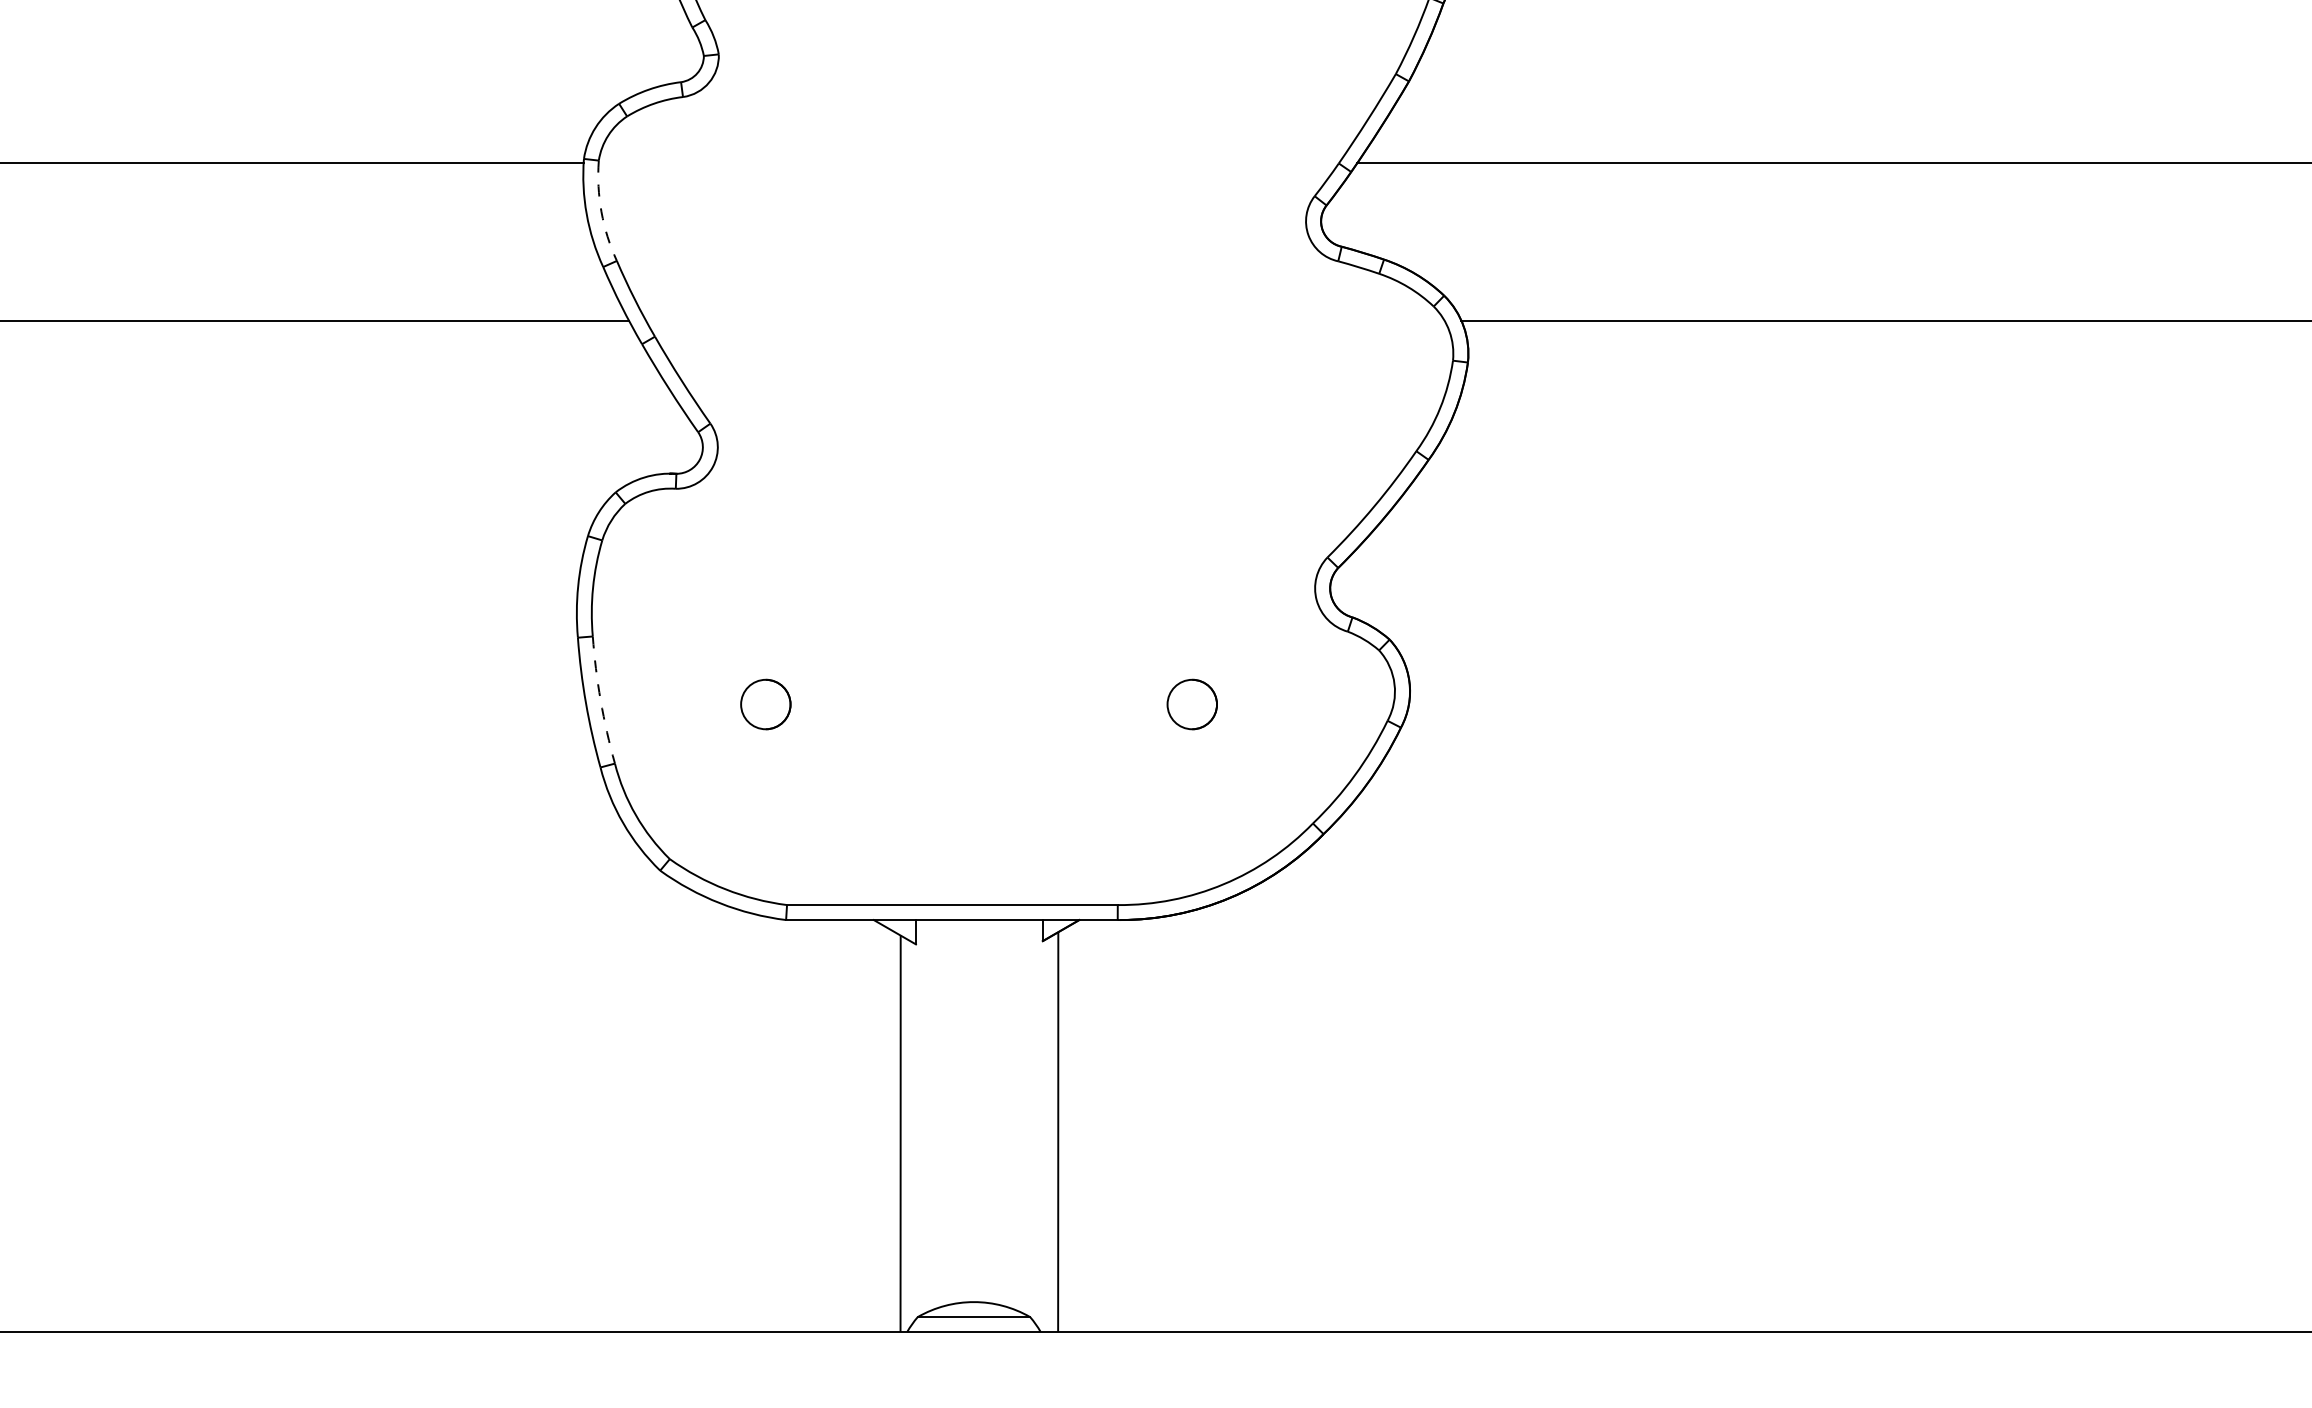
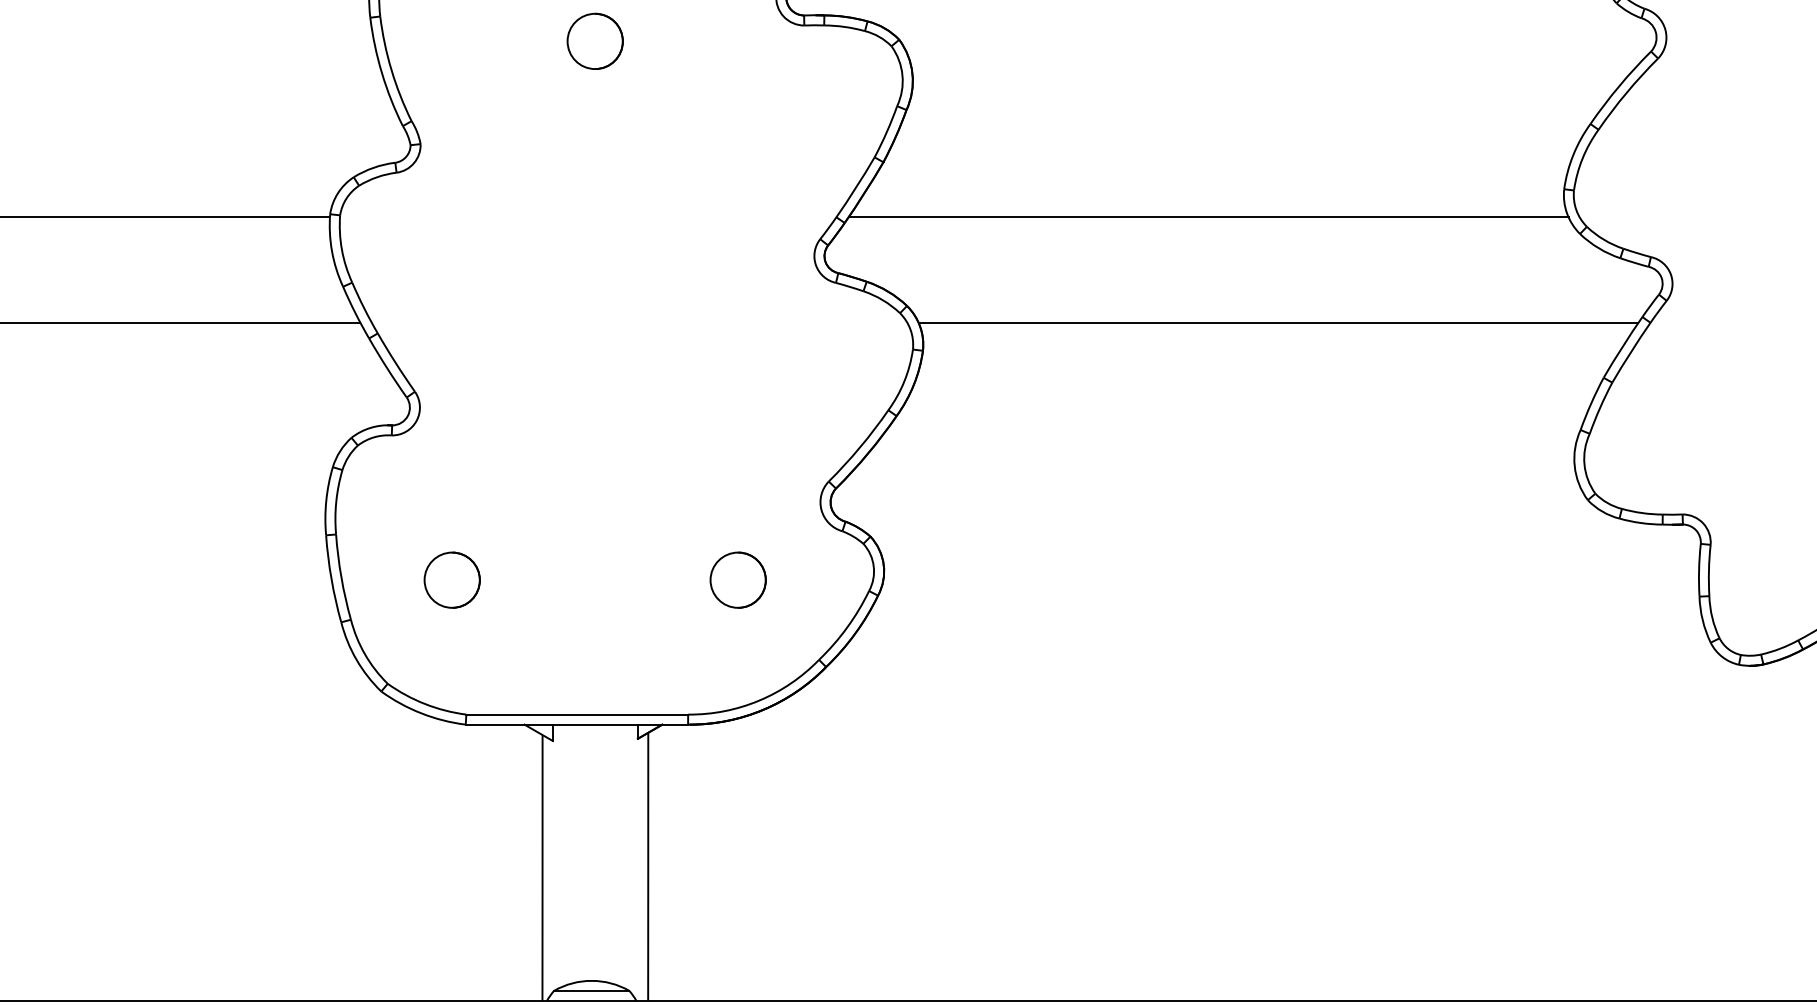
arc: (600, 211) -> (341, 249), dashed -> solid
arc: (600, 700) -> (341, 577), dashed -> solid
circle: (764, 703) -> (451, 579), size x1.67
circle: (1191, 703) -> (737, 579), size x1.67

